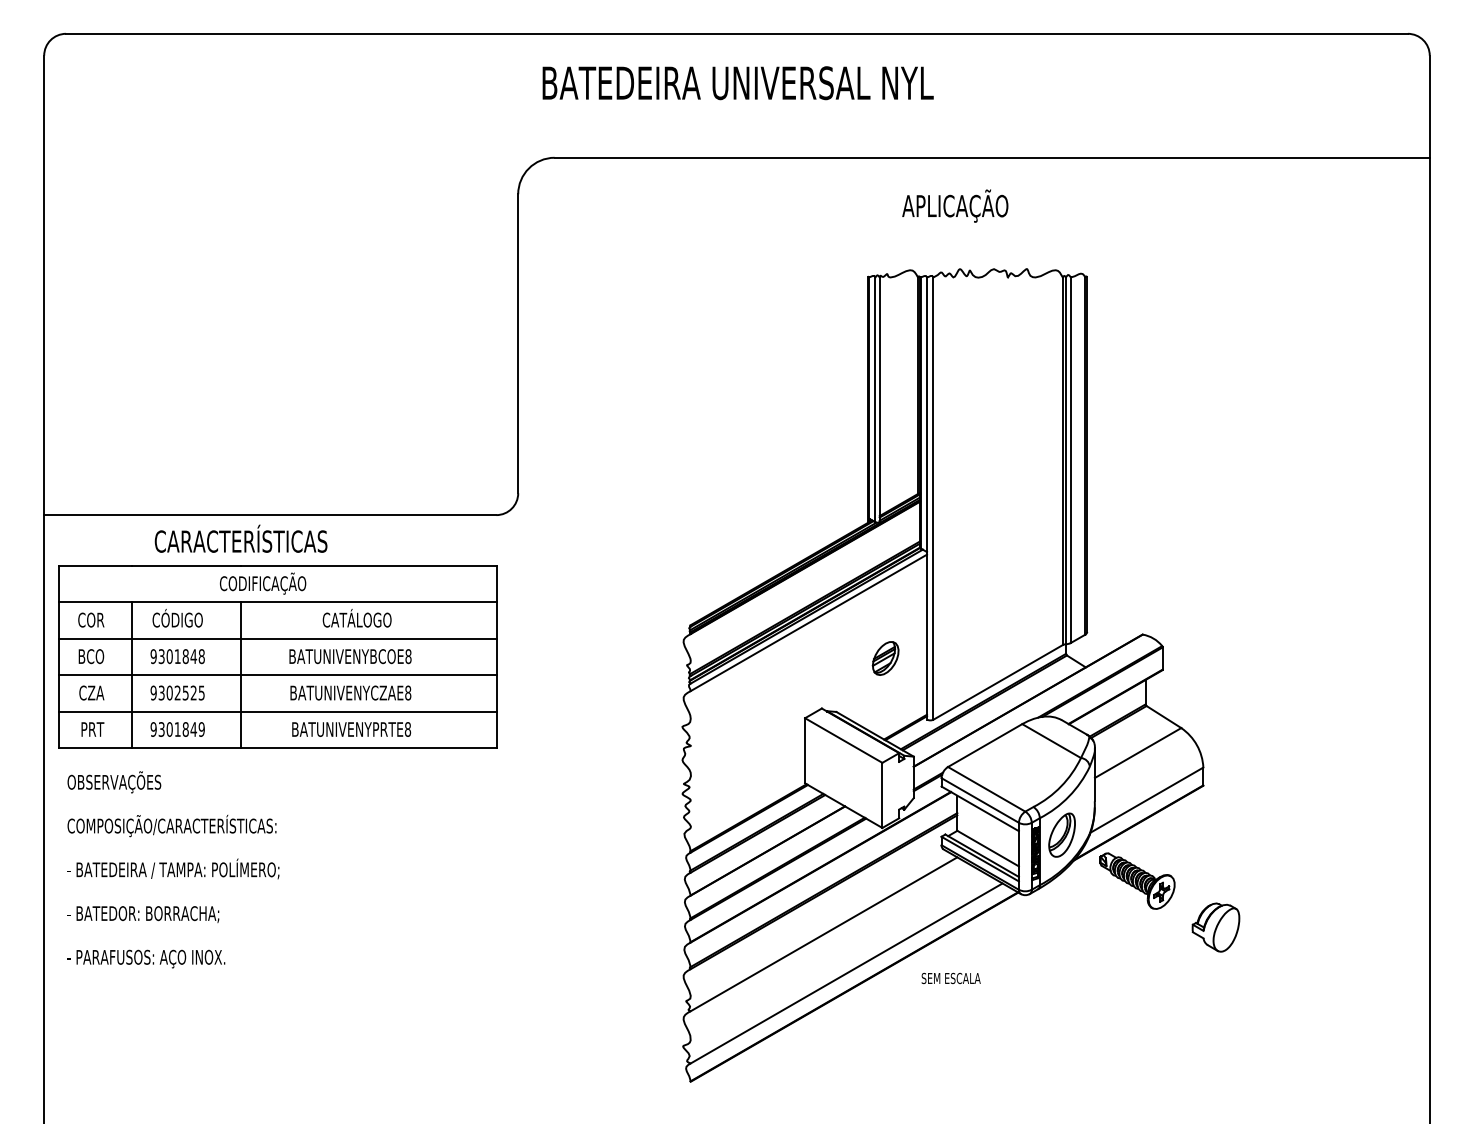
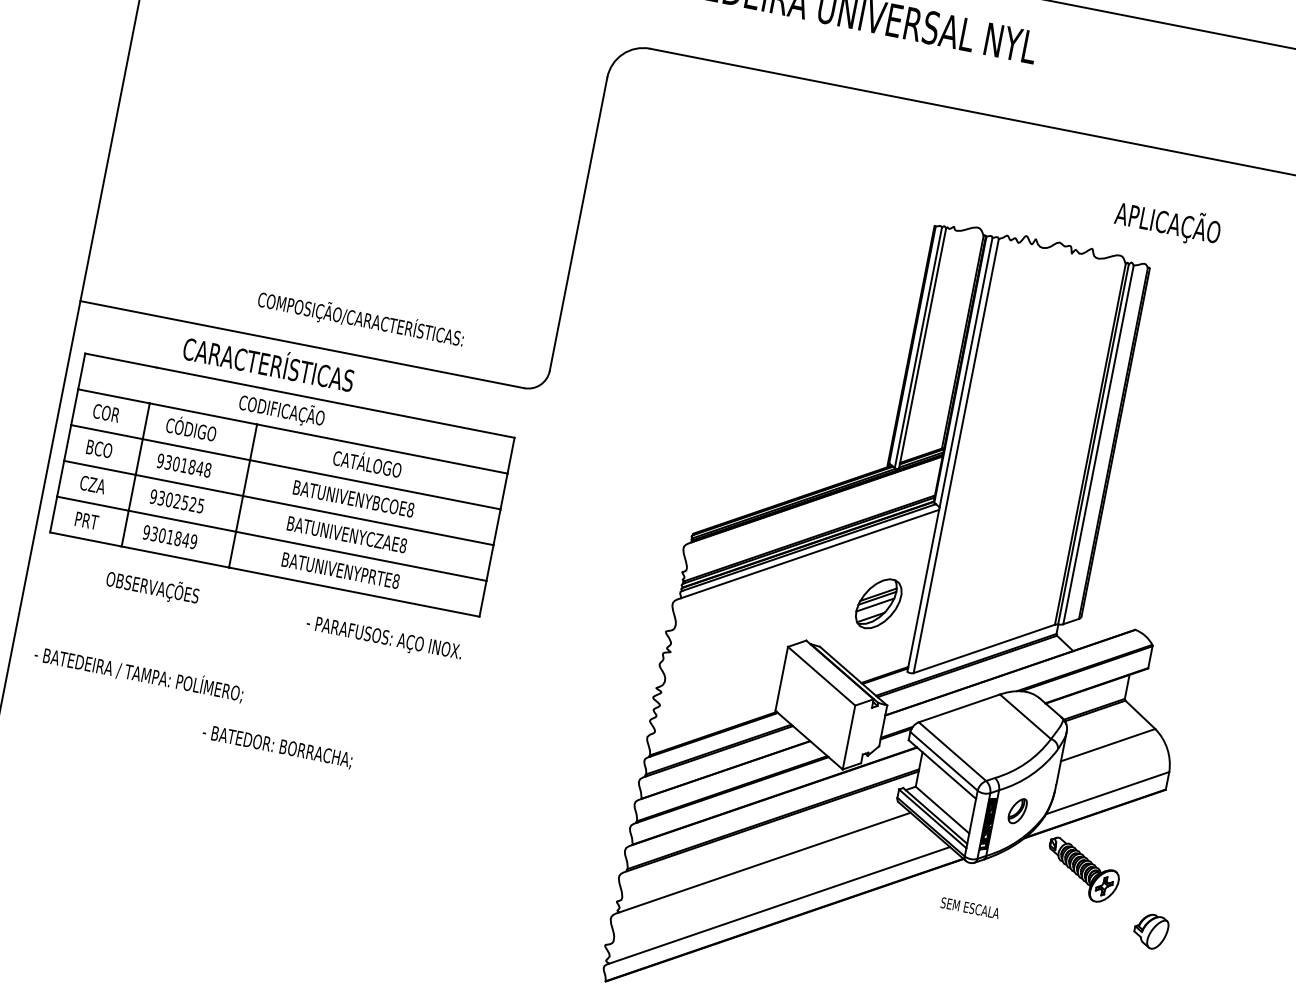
text: (955, 205) -> (1168, 222), moved
part: (885, 658) -> (878, 603), size x1.6
text: (114, 782) -> (152, 587), moved
text: (171, 826) -> (360, 319), moved
part: (1061, 834) -> (1017, 810), size x0.6
text: (143, 914) -> (277, 746), moved
part: (1215, 927) -> (1150, 931), size x0.7
text: (146, 958) -> (384, 638), moved
text: (950, 978) -> (969, 908), moved

